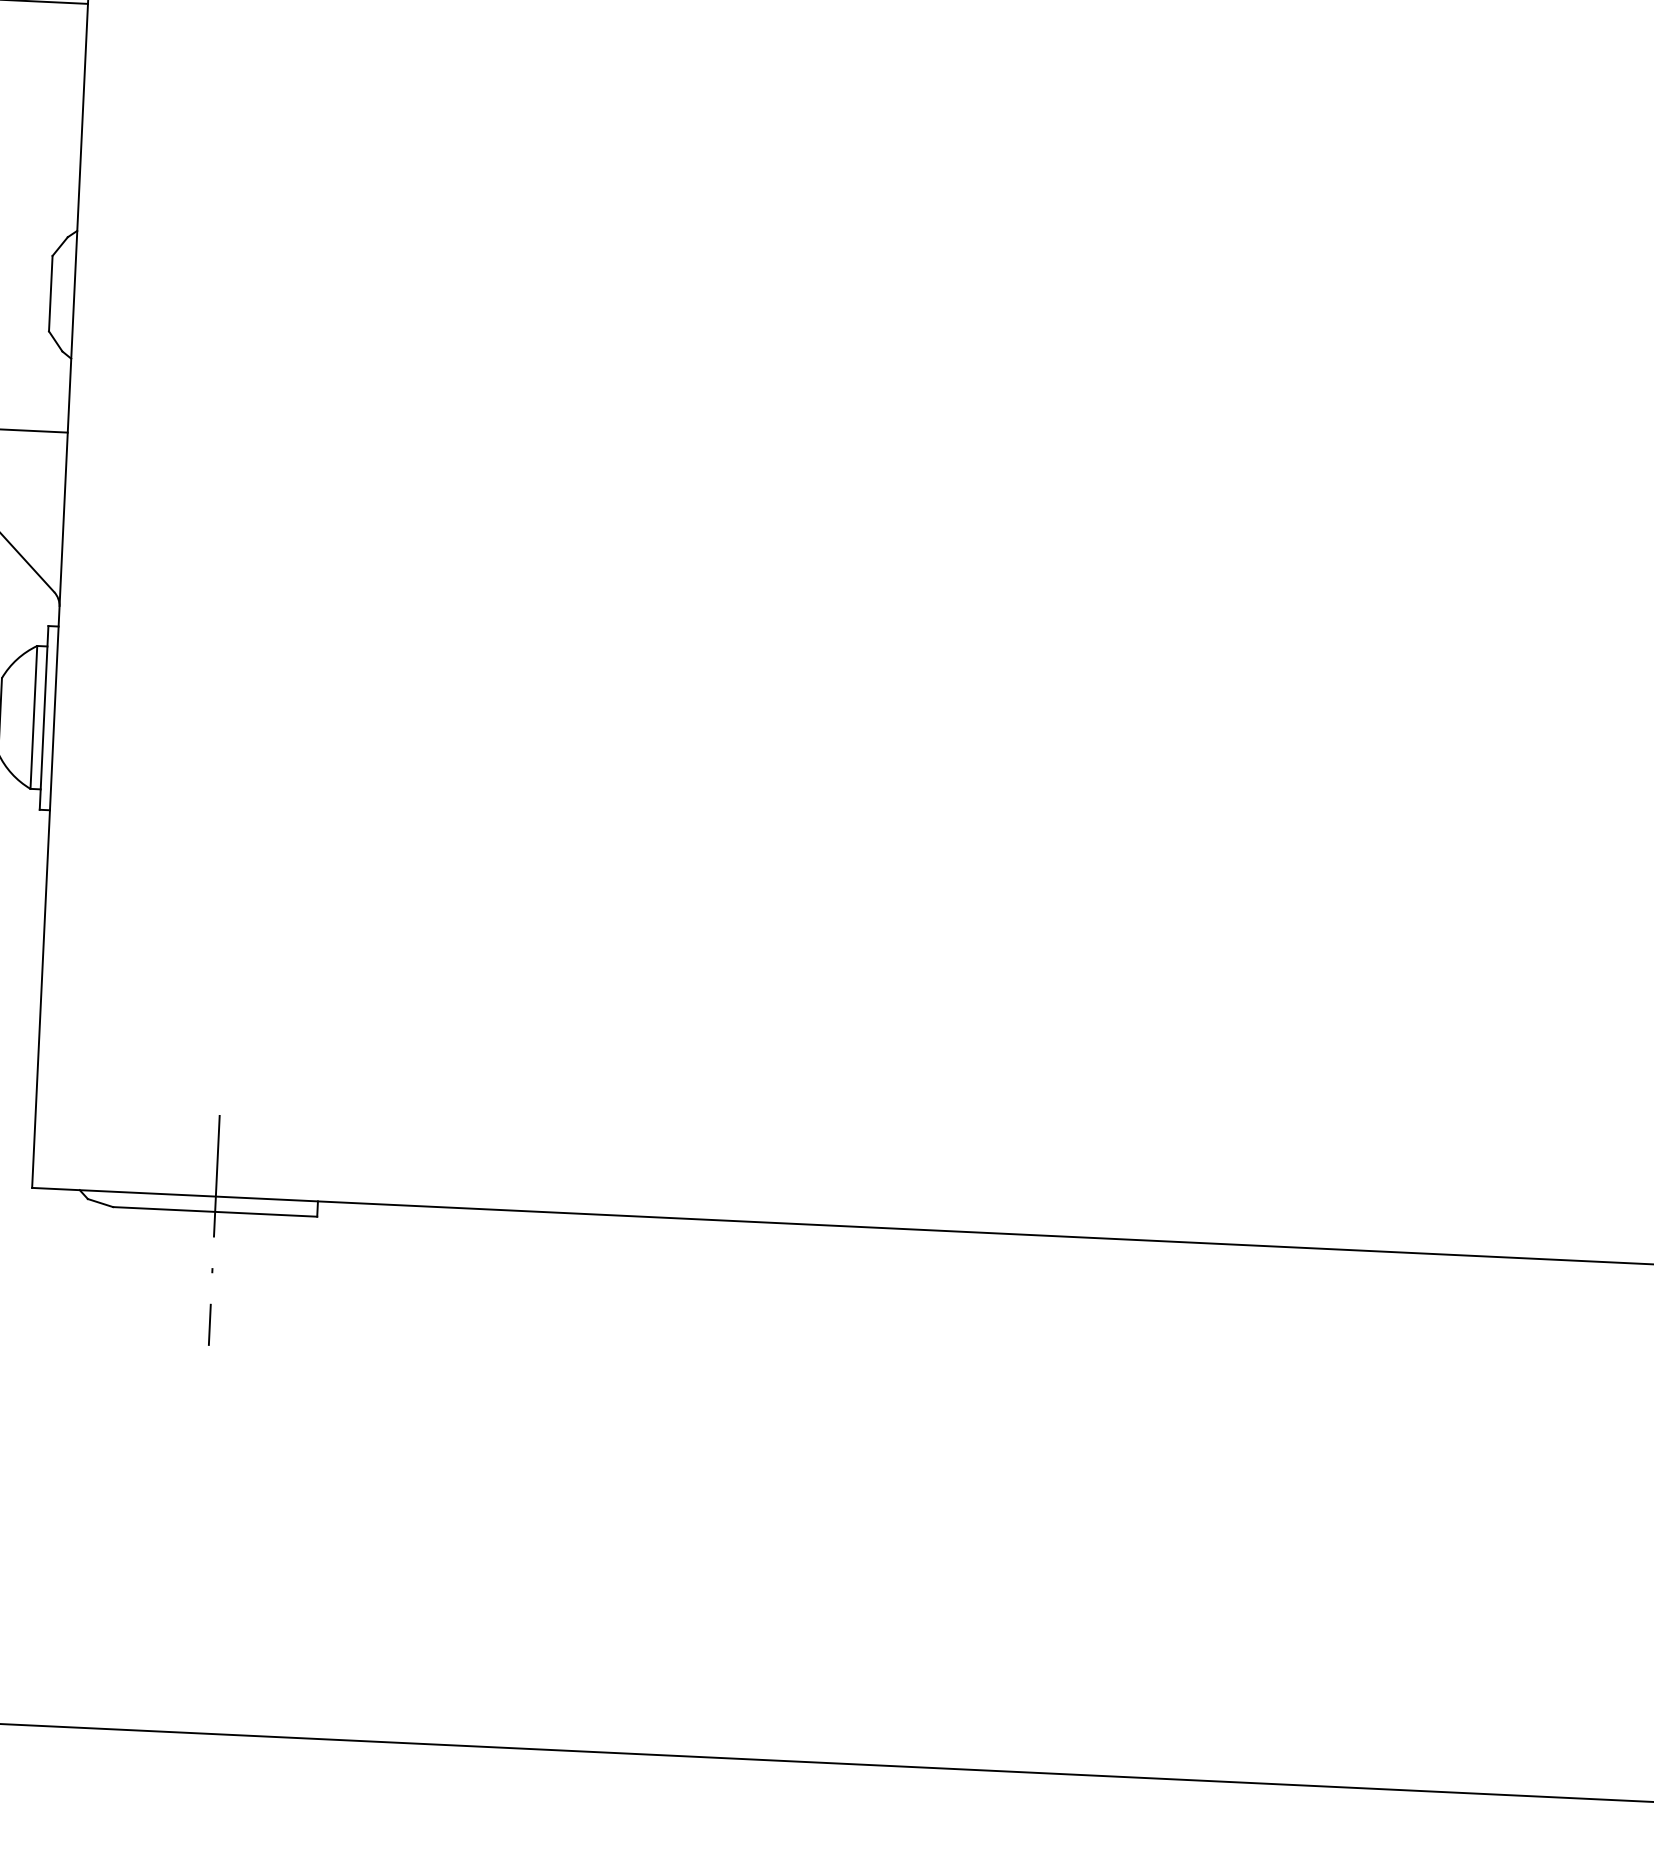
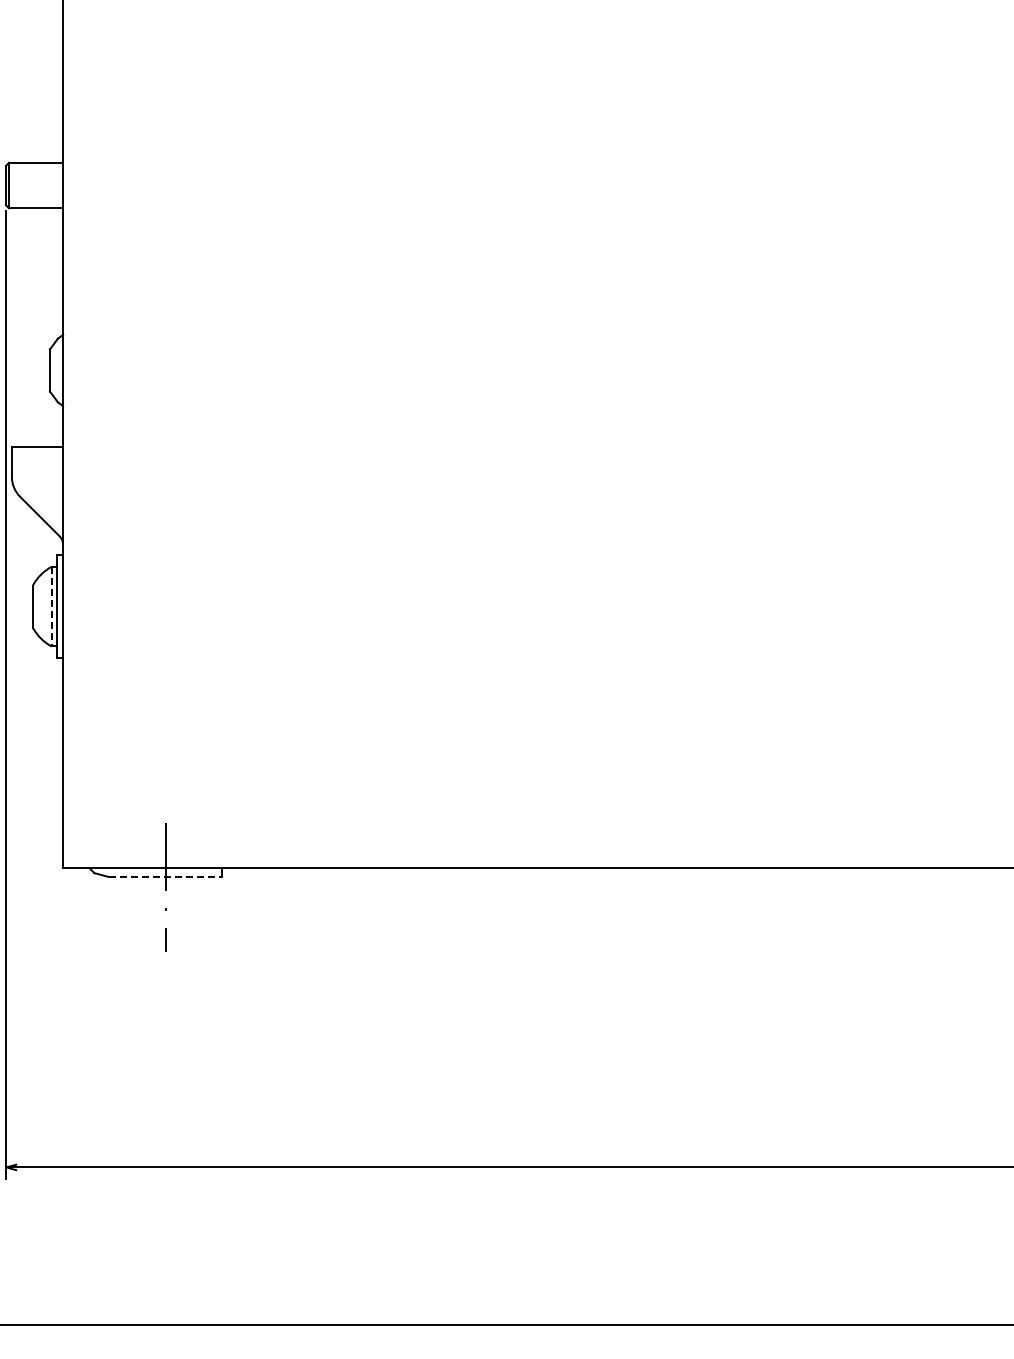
line: (33, 717) -> (51, 606), solid -> dashed
line: (215, 1211) -> (165, 876), solid -> dashed

